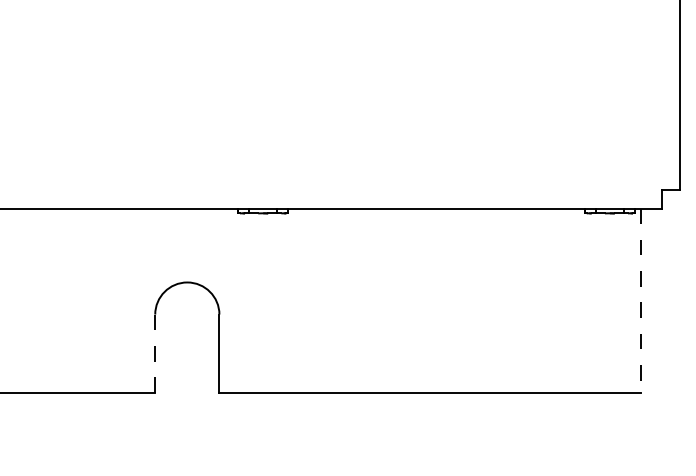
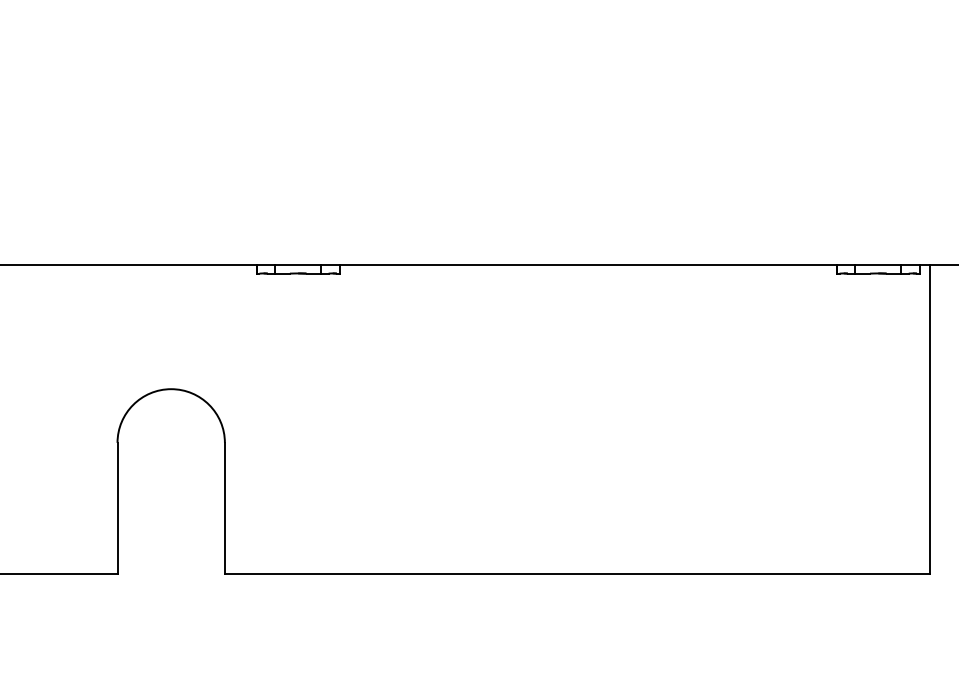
line: (640, 301) -> (929, 421), dashed -> solid
line: (155, 353) -> (117, 508), dashed -> solid

